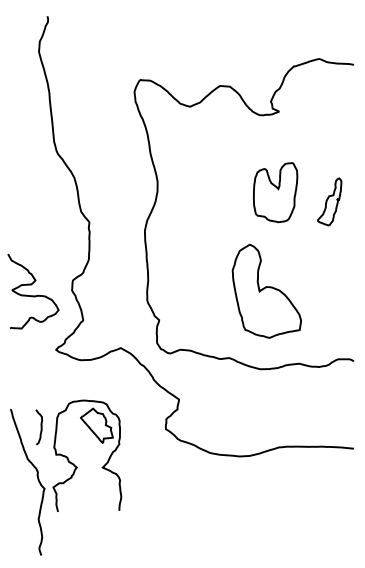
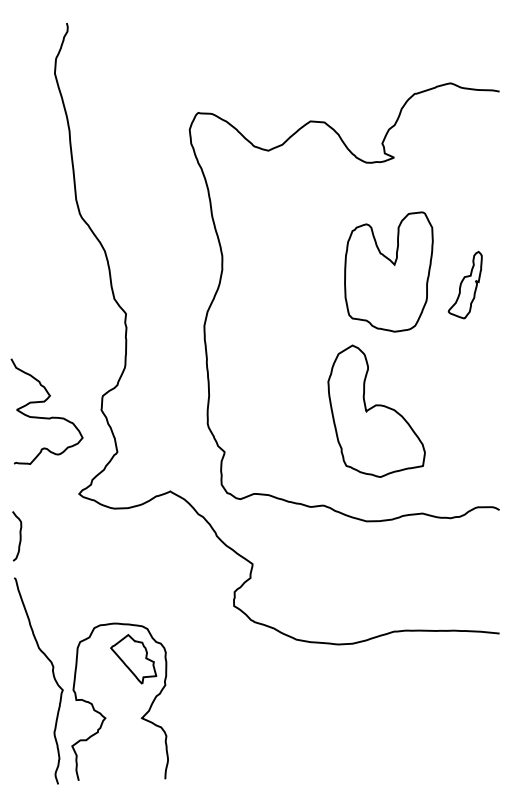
part: (275, 192) -> (388, 271), size x1.43
curve: (40, 427) -> (19, 536), moved
part: (77, 467) -> (106, 717), moved

